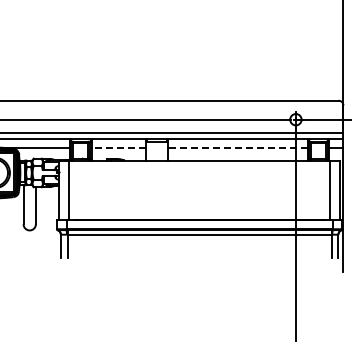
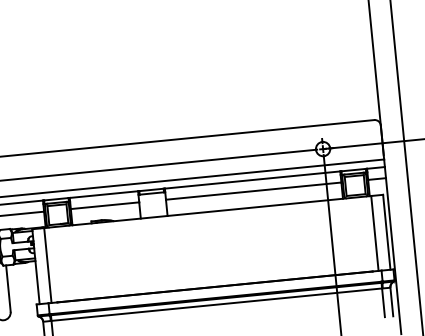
line: (118, 147) -> (104, 205), dashed -> solid
line: (237, 147) -> (253, 191), dashed -> solid

